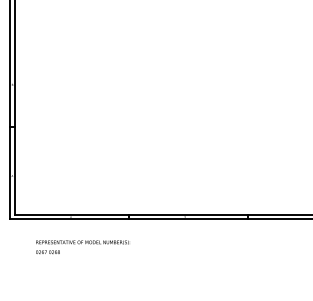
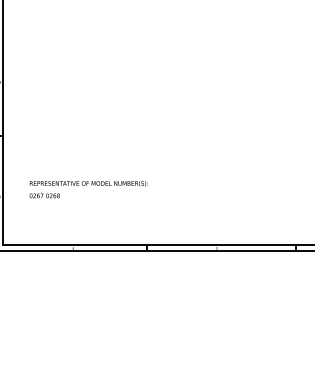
text: (82, 246) -> (88, 188), moved

